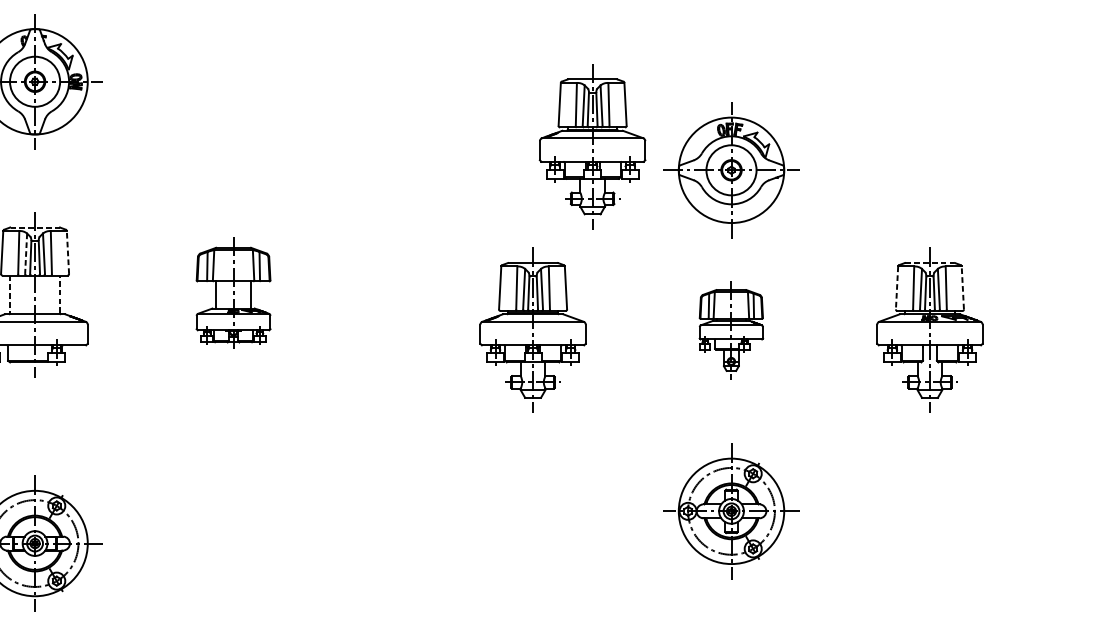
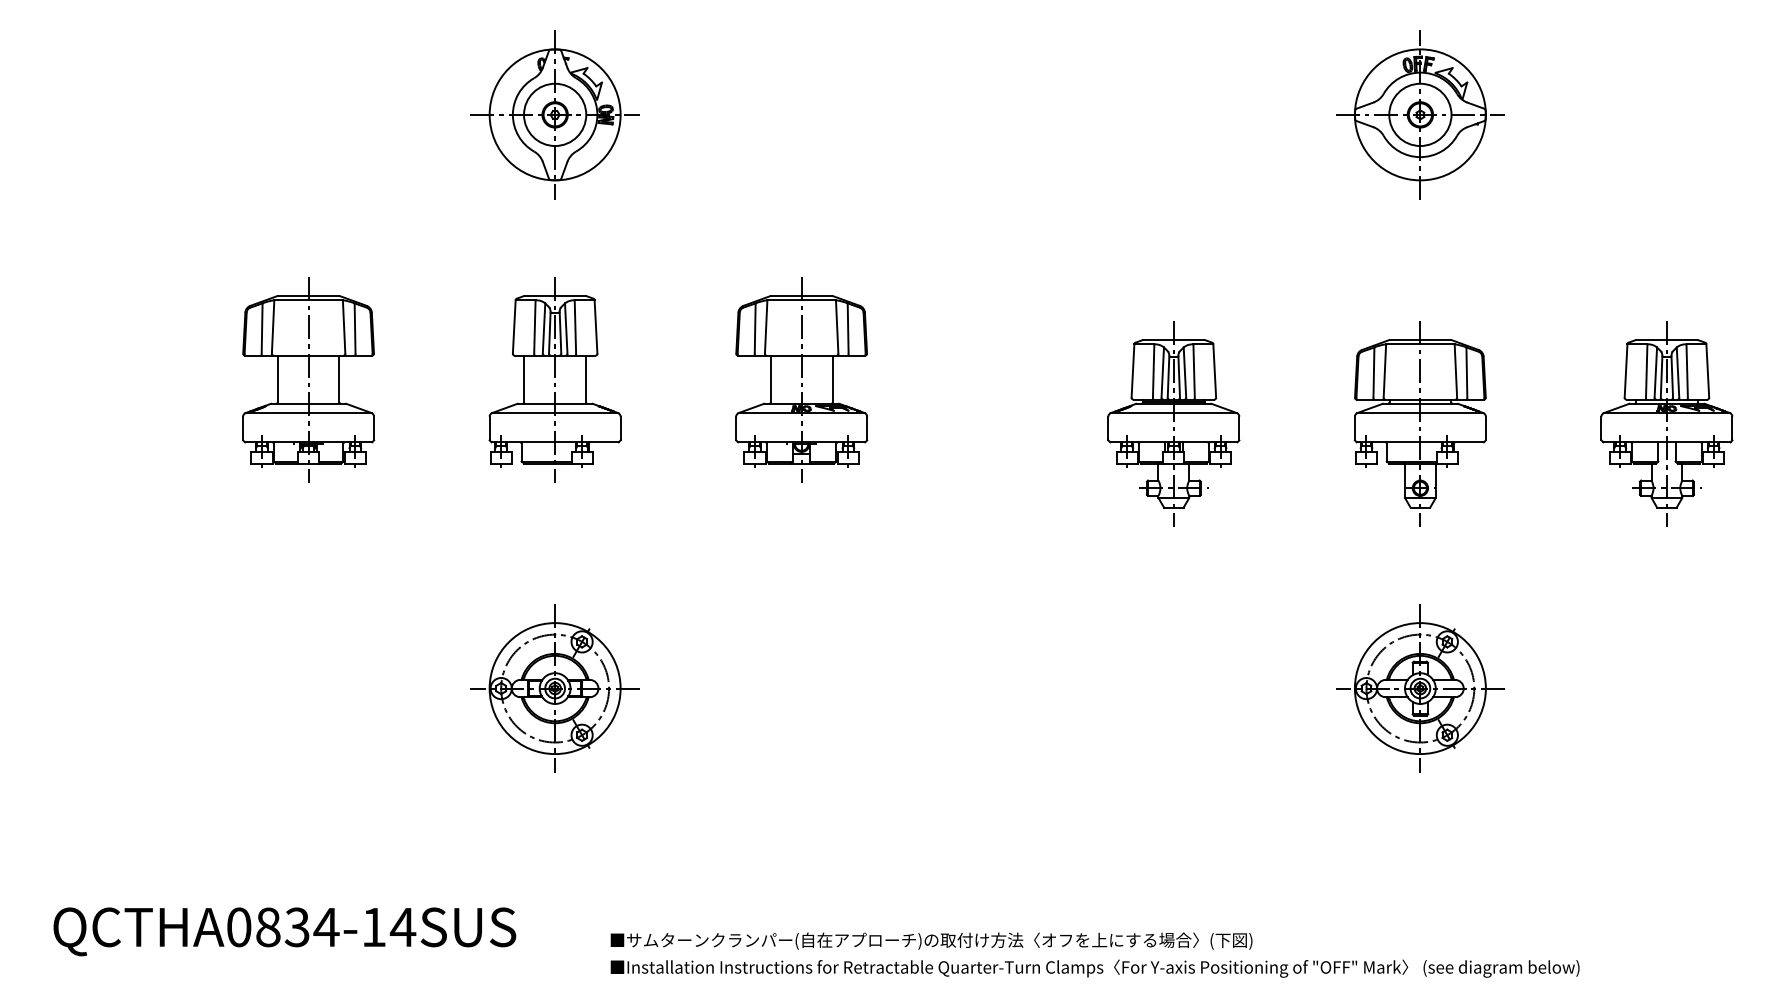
part: (592, 146) -> (1247, 195), removed
part: (731, 170) -> (1420, 114), moved
line: (35, 227) -> (555, 295), dashed -> solid
line: (68, 252) -> (596, 326), dashed -> solid
line: (26, 254) -> (544, 329), dashed -> solid
line: (930, 262) -> (1667, 339), dashed -> solid
line: (897, 288) -> (1626, 371), dashed -> solid
line: (962, 288) -> (1707, 371), dashed -> solid
line: (59, 293) -> (585, 378), dashed -> solid
line: (10, 294) -> (524, 379), dashed -> solid
part: (233, 294) -> (801, 379), size x1.43
part: (730, 330) -> (1419, 423), size x1.67
part: (731, 511) -> (1420, 688), moved

